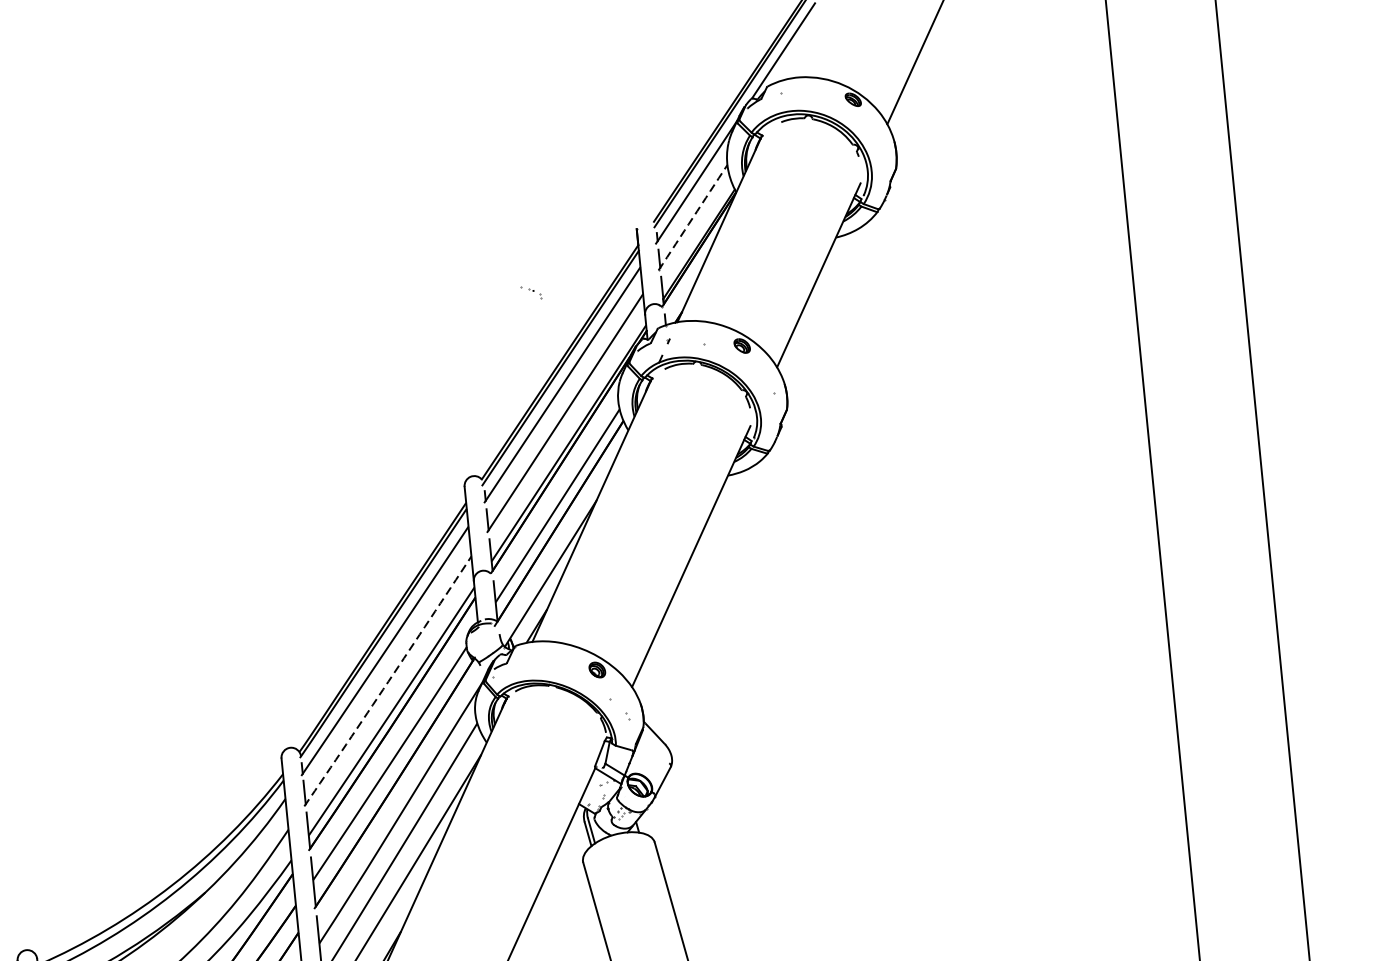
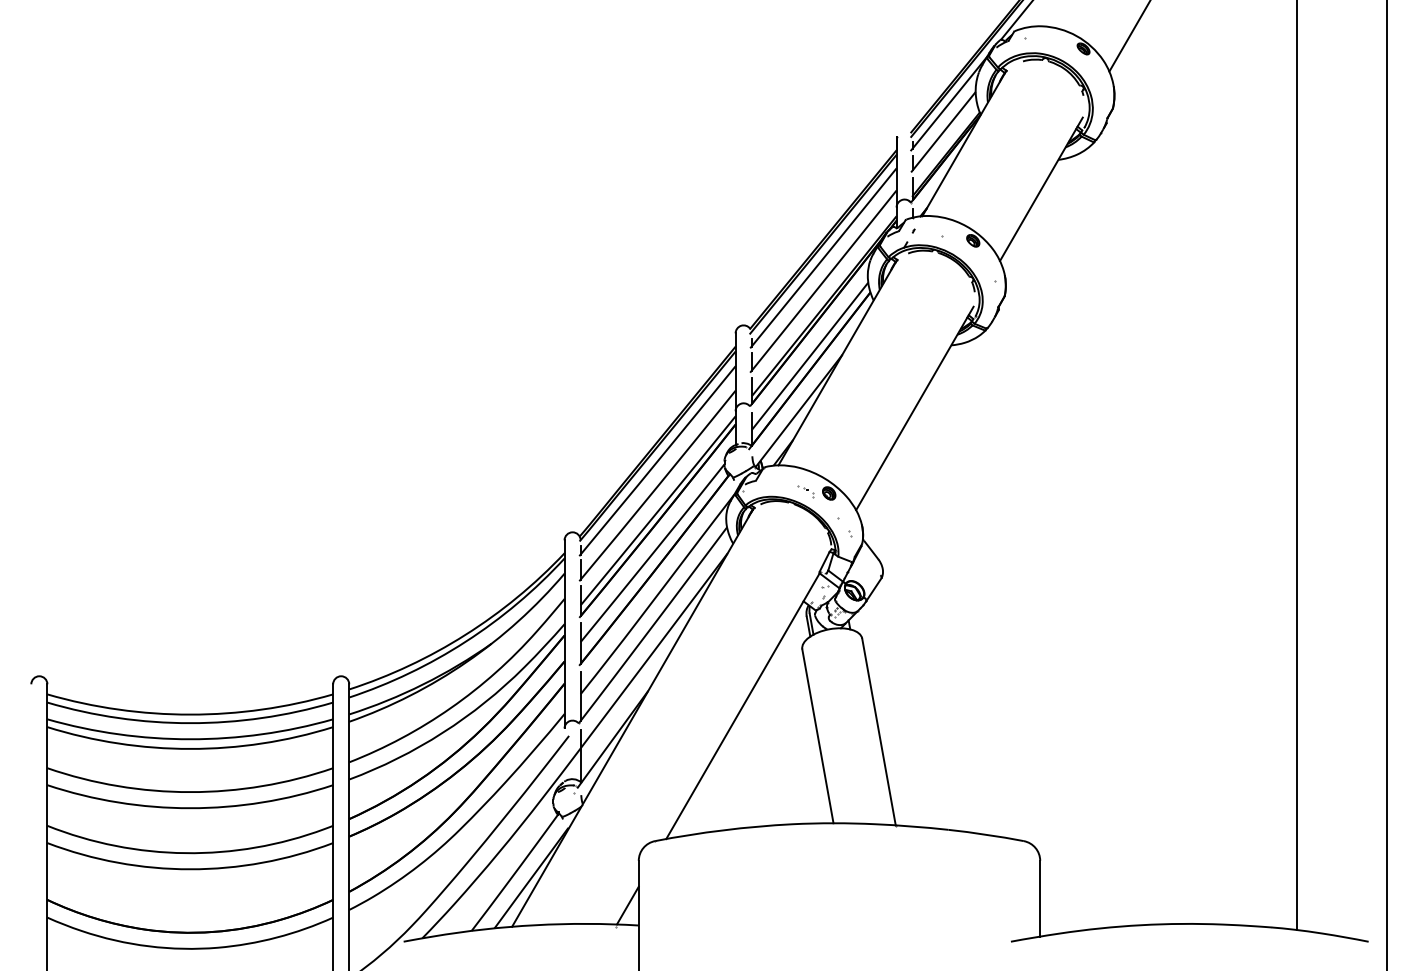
line: (693, 218) -> (943, 132), dashed -> solid
part: (531, 292) -> (805, 491), moved
line: (387, 682) -> (657, 486), dashed -> solid

